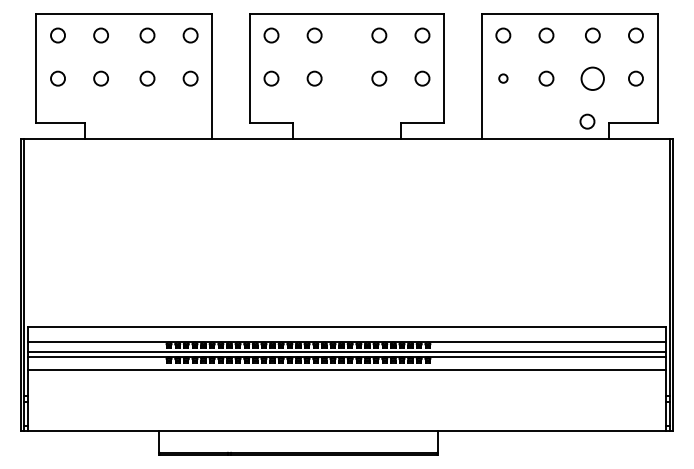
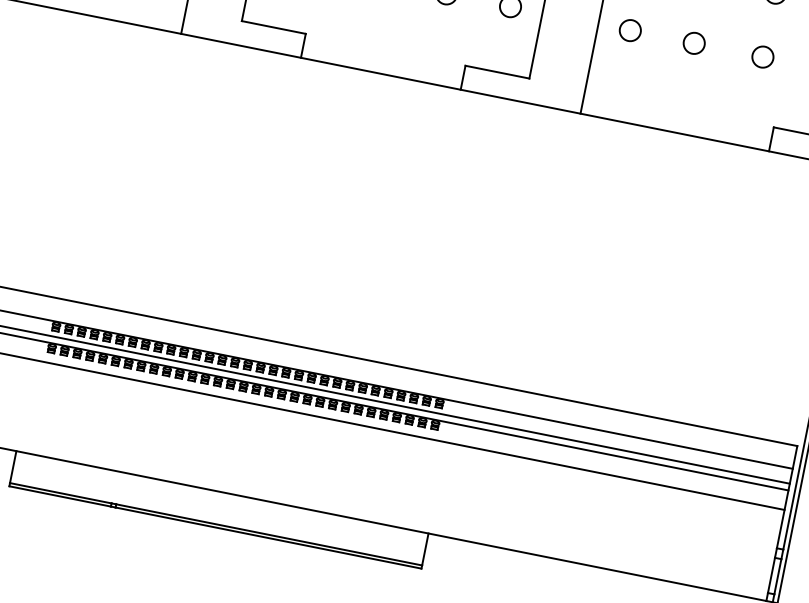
circle: (503, 78) -> (630, 30), size x1.67
circle: (592, 78) -> (762, 56), size x0.62
circle: (587, 121) -> (742, 118), removed

